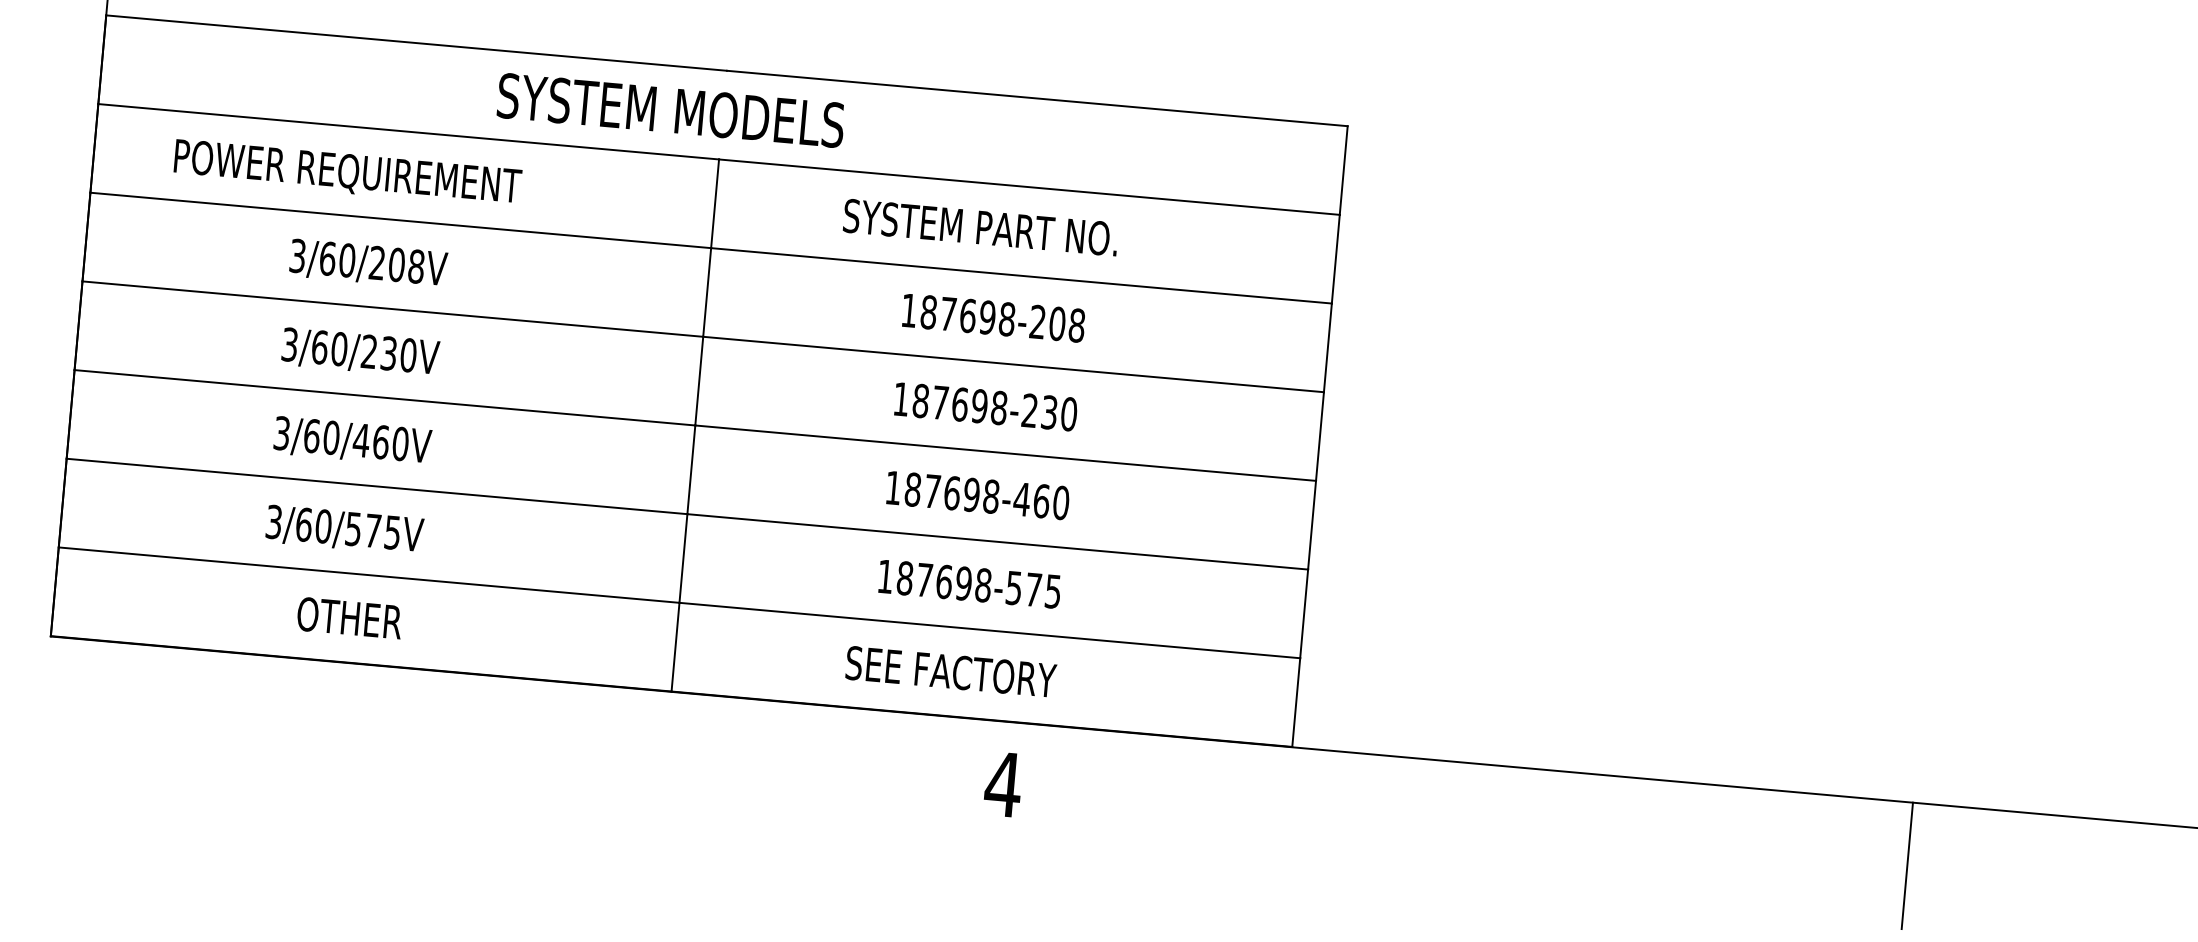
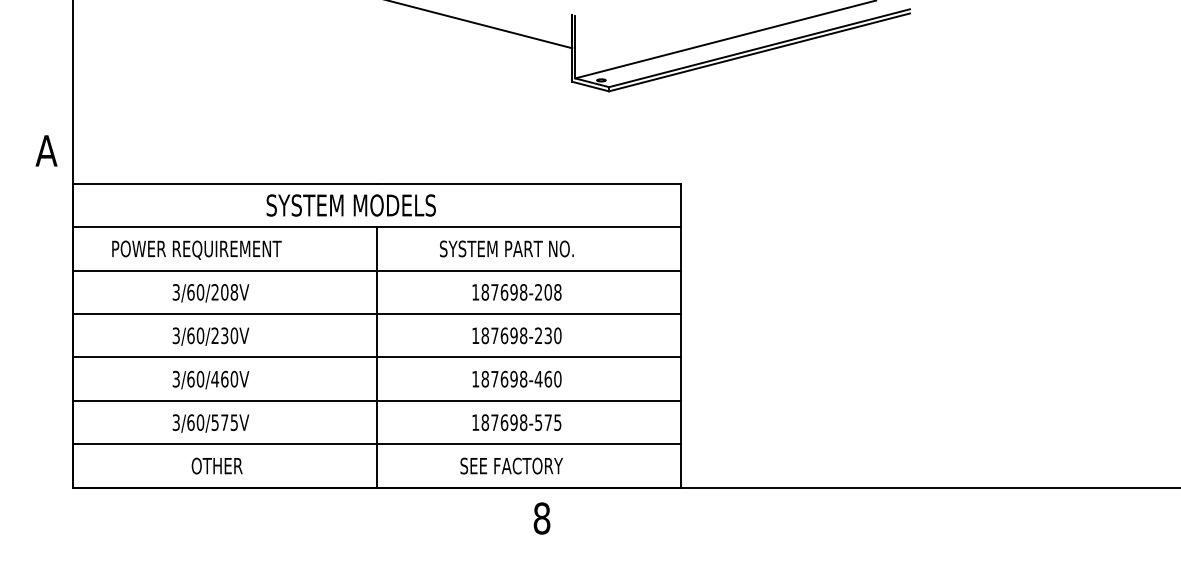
text: (1002, 784) -> (541, 518), 4 -> 8
line: (1907, 865) -> (984, 518), removed

